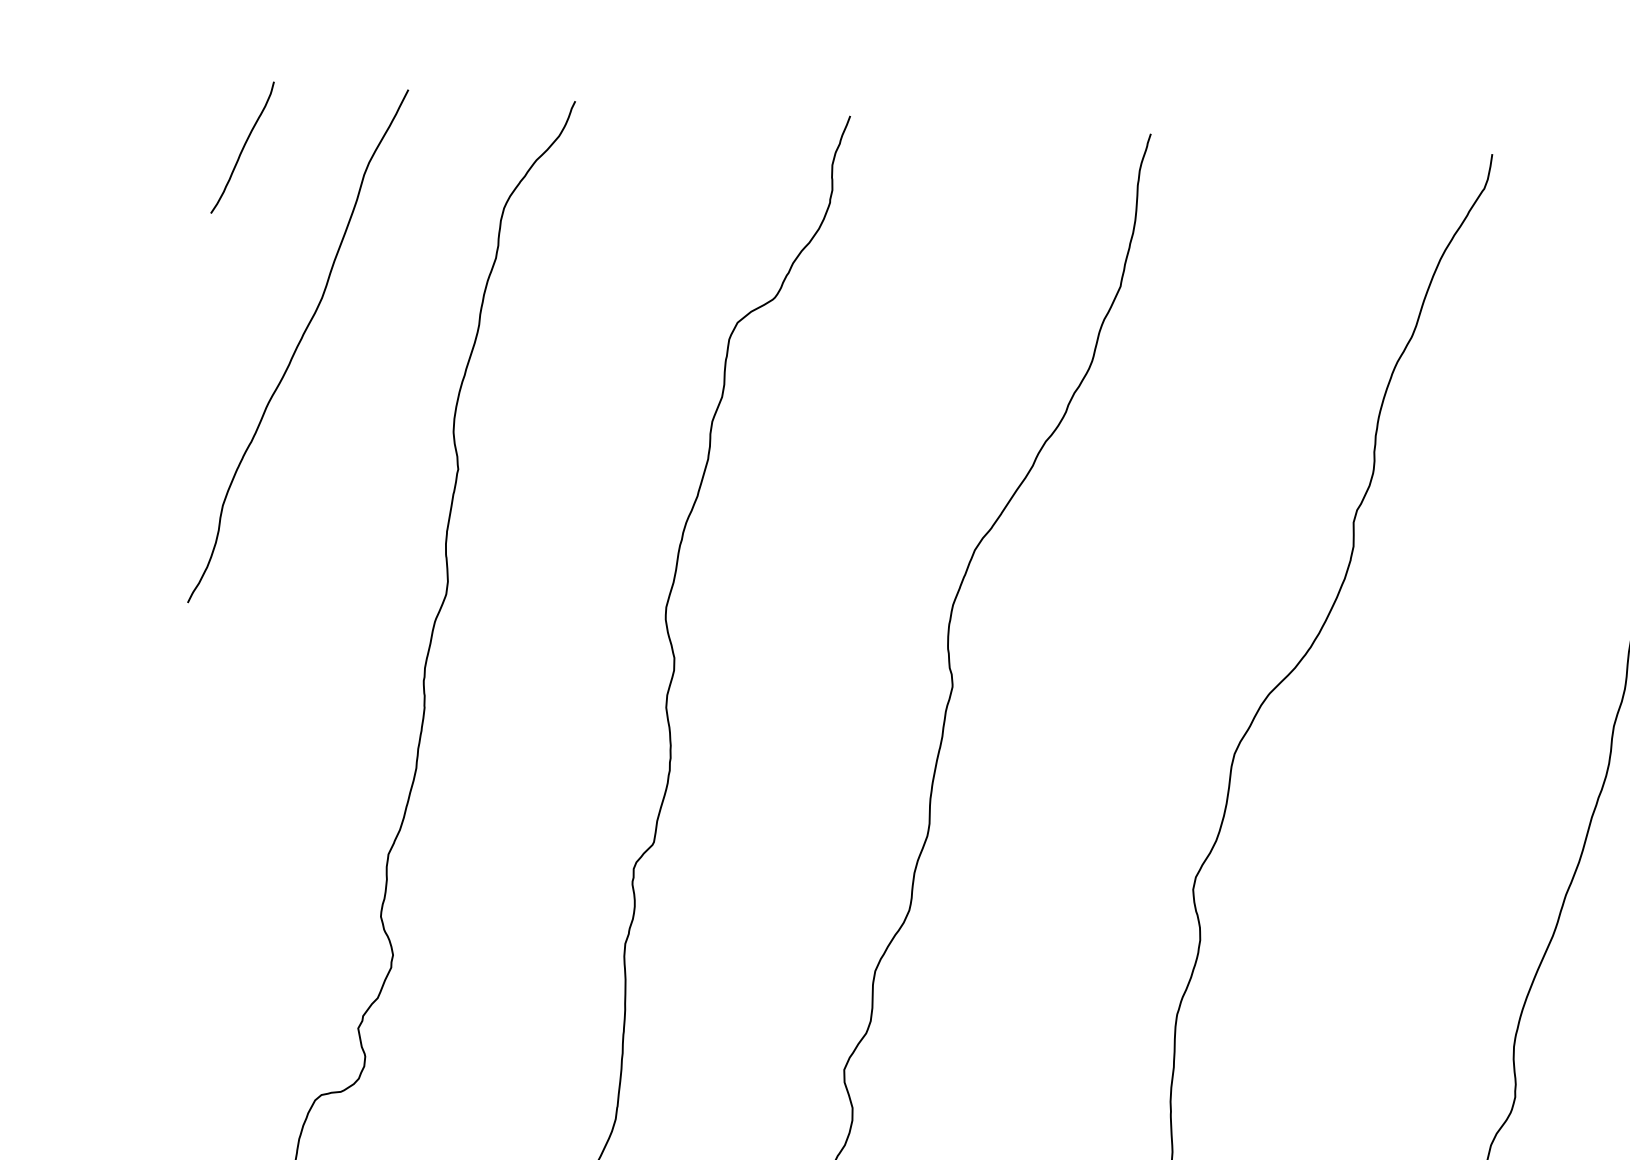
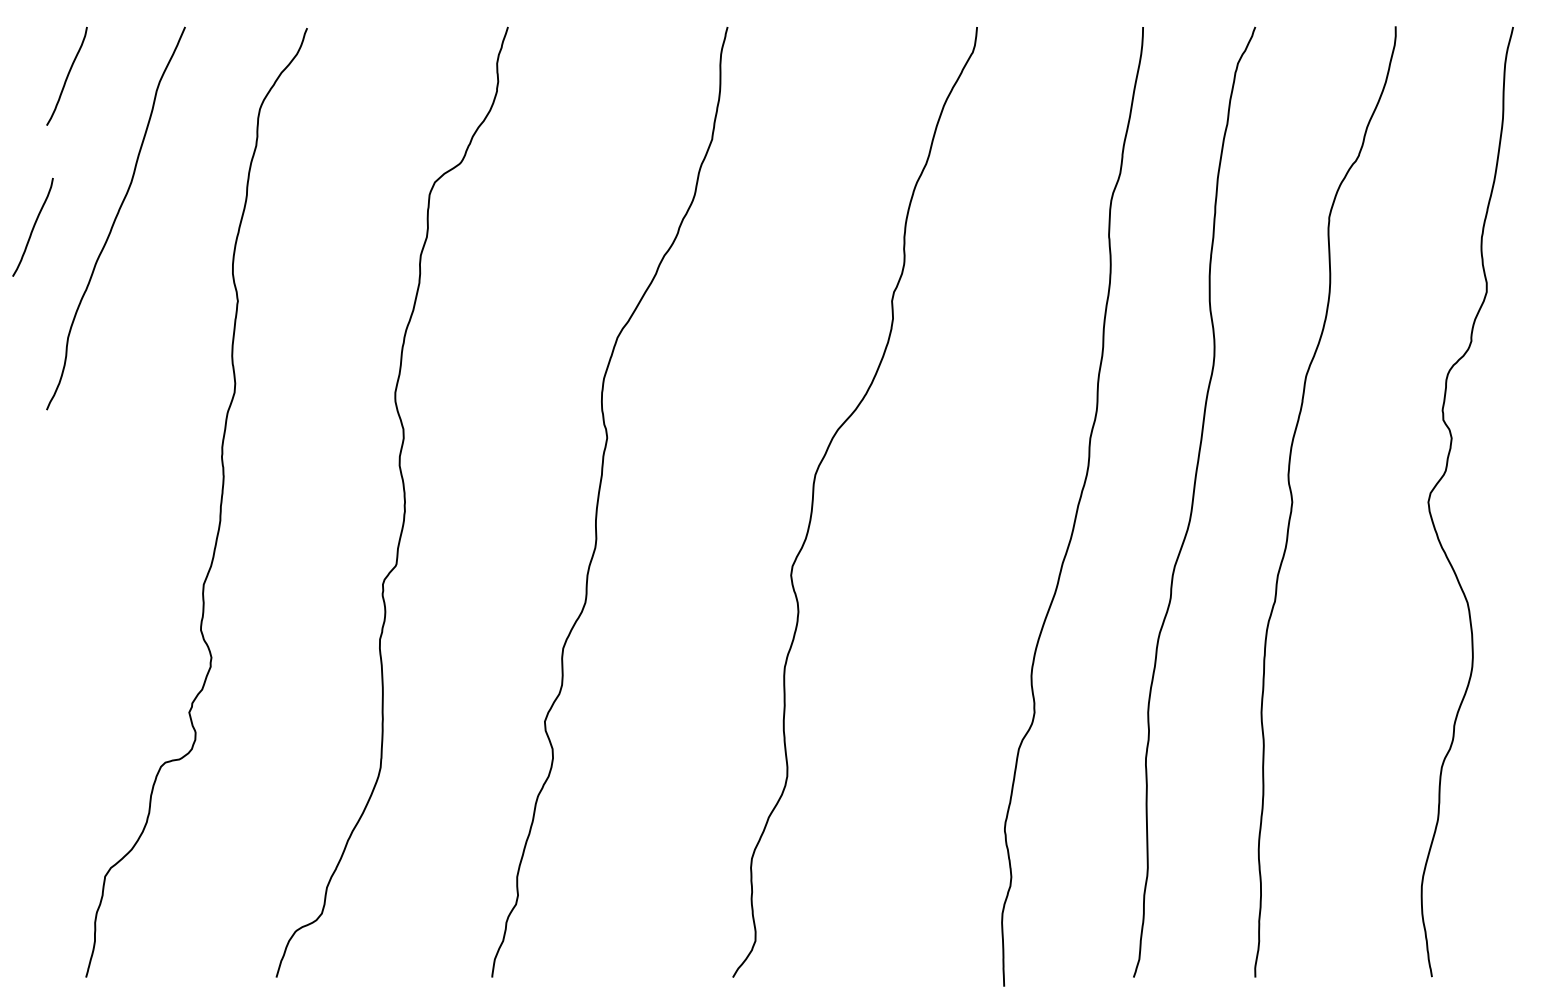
curve: (183, 351) -> (32, 227), added

